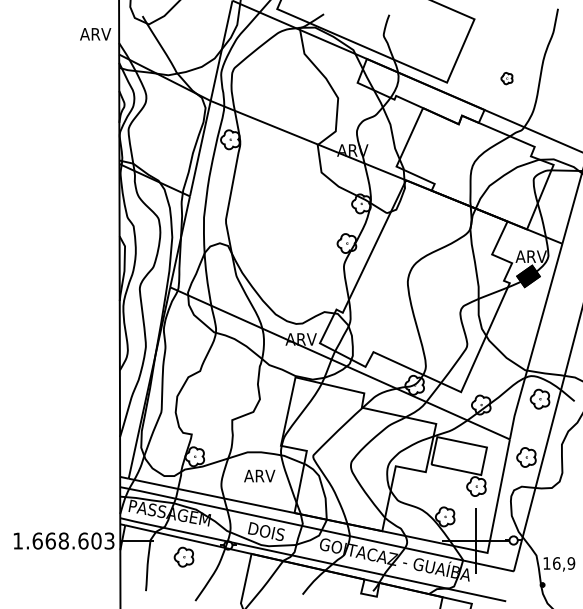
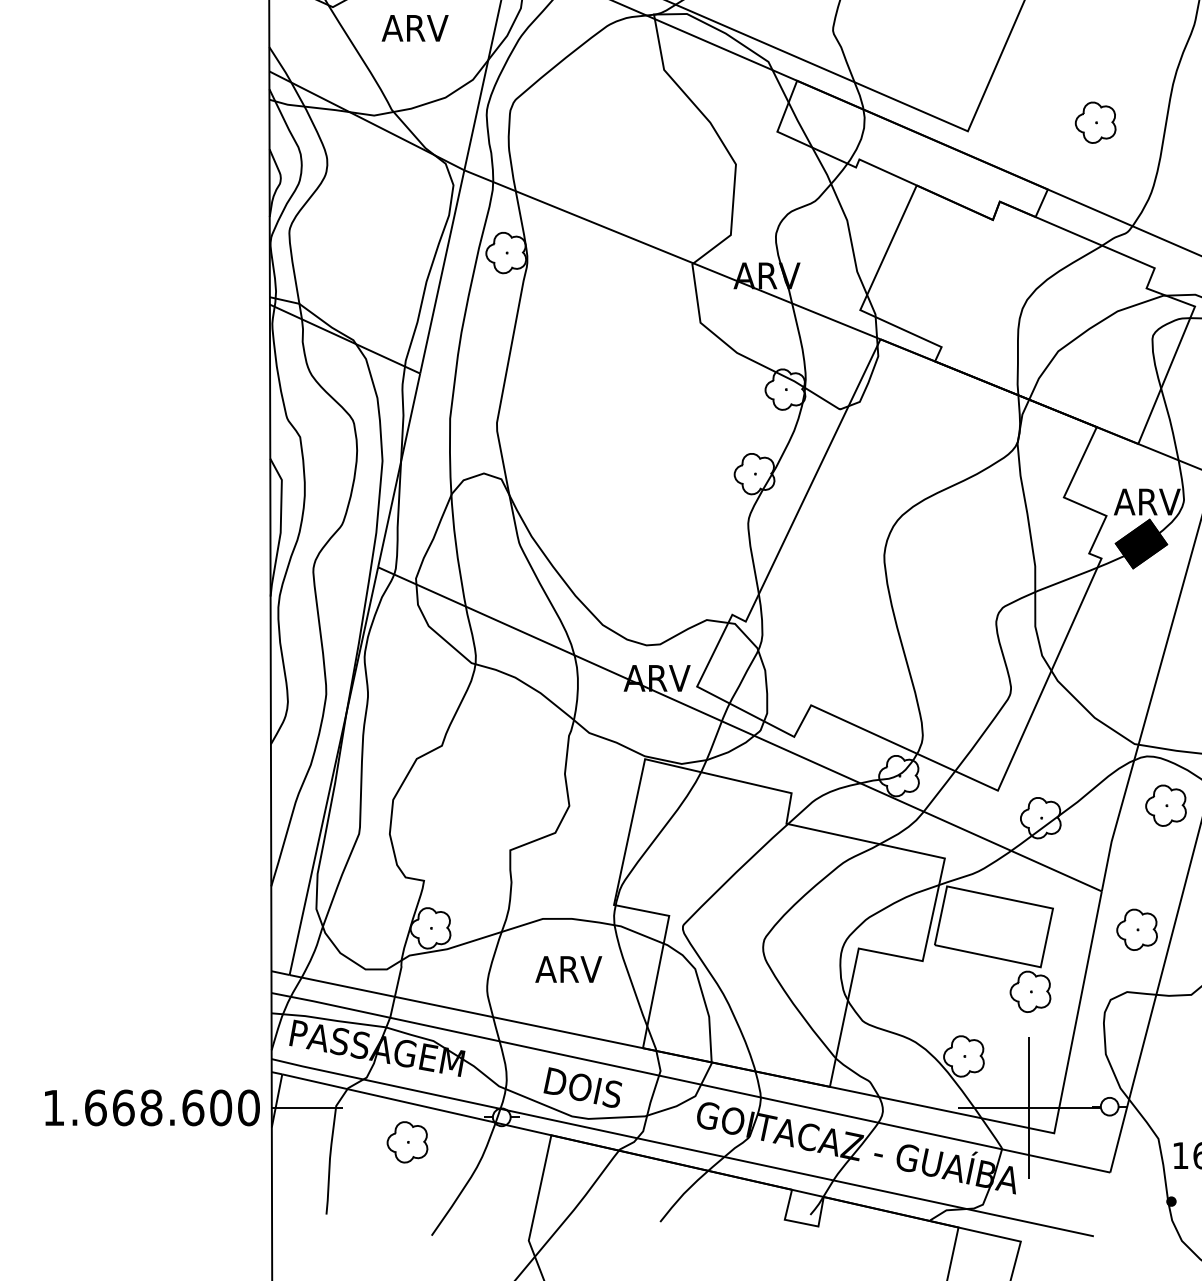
text: (95, 34) -> (414, 28), moved
part: (506, 78) -> (1094, 122), size x1.67
text: (109, 540) -> (248, 1106), 1.668.603 -> 1.668.600

